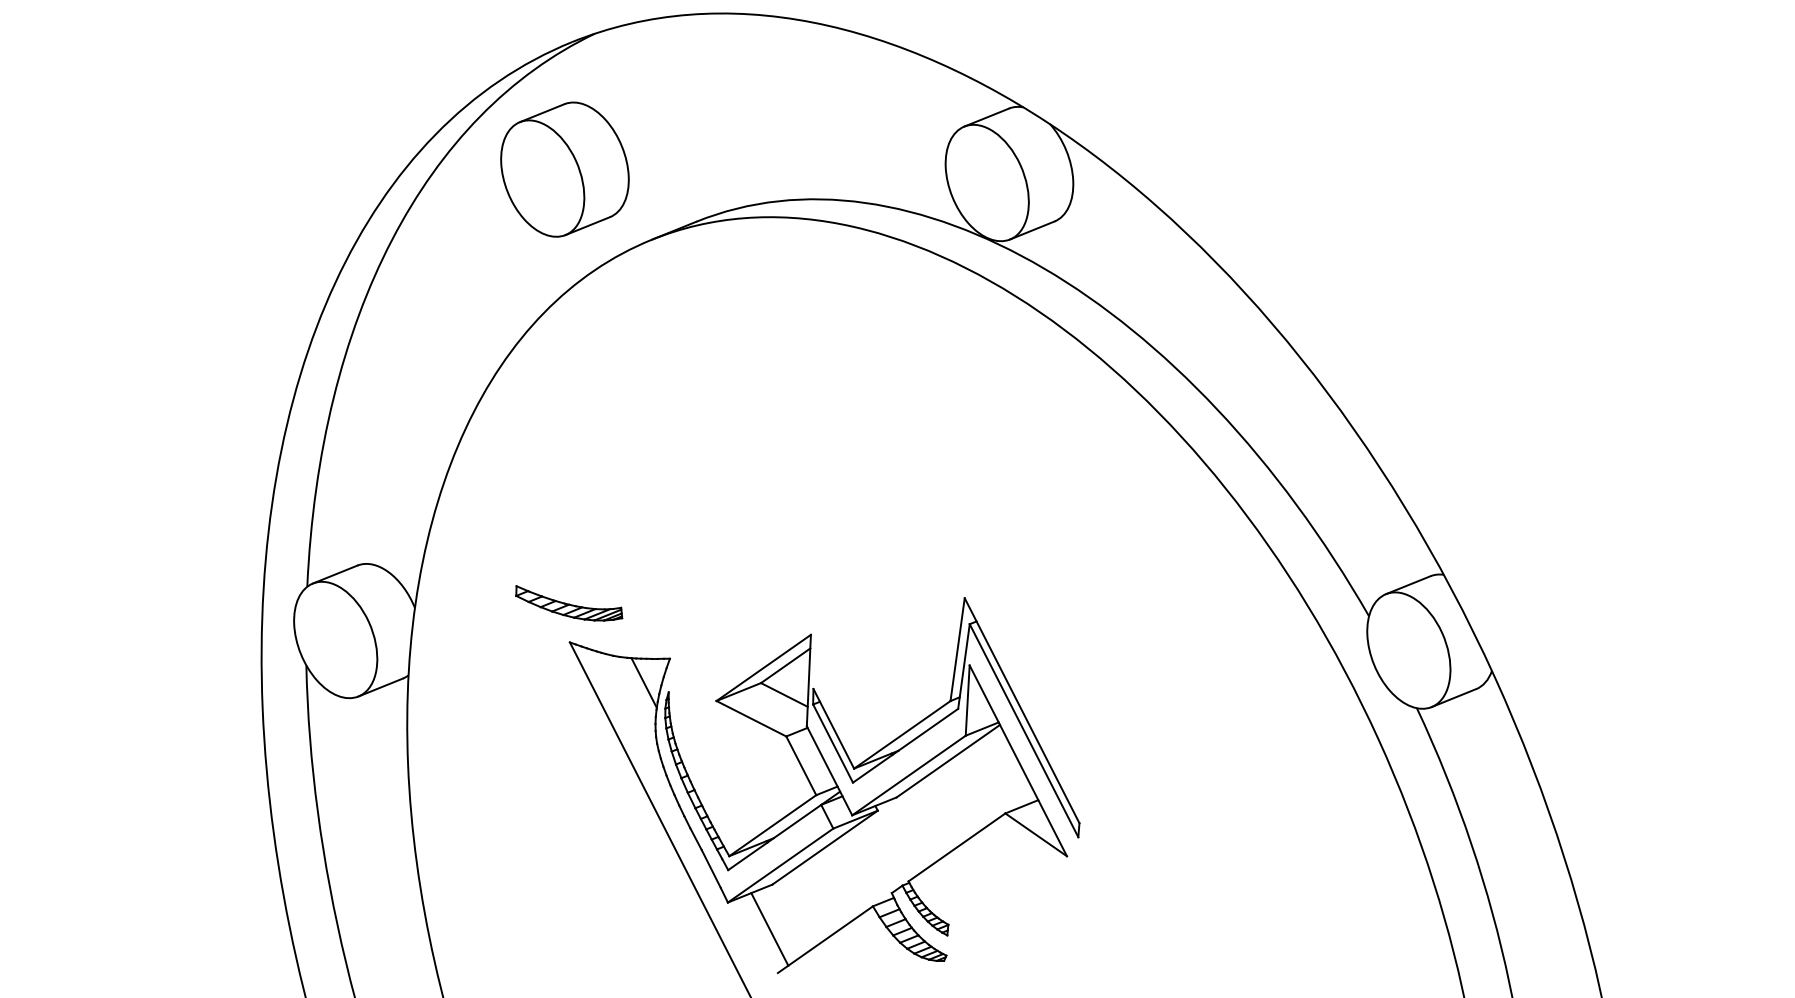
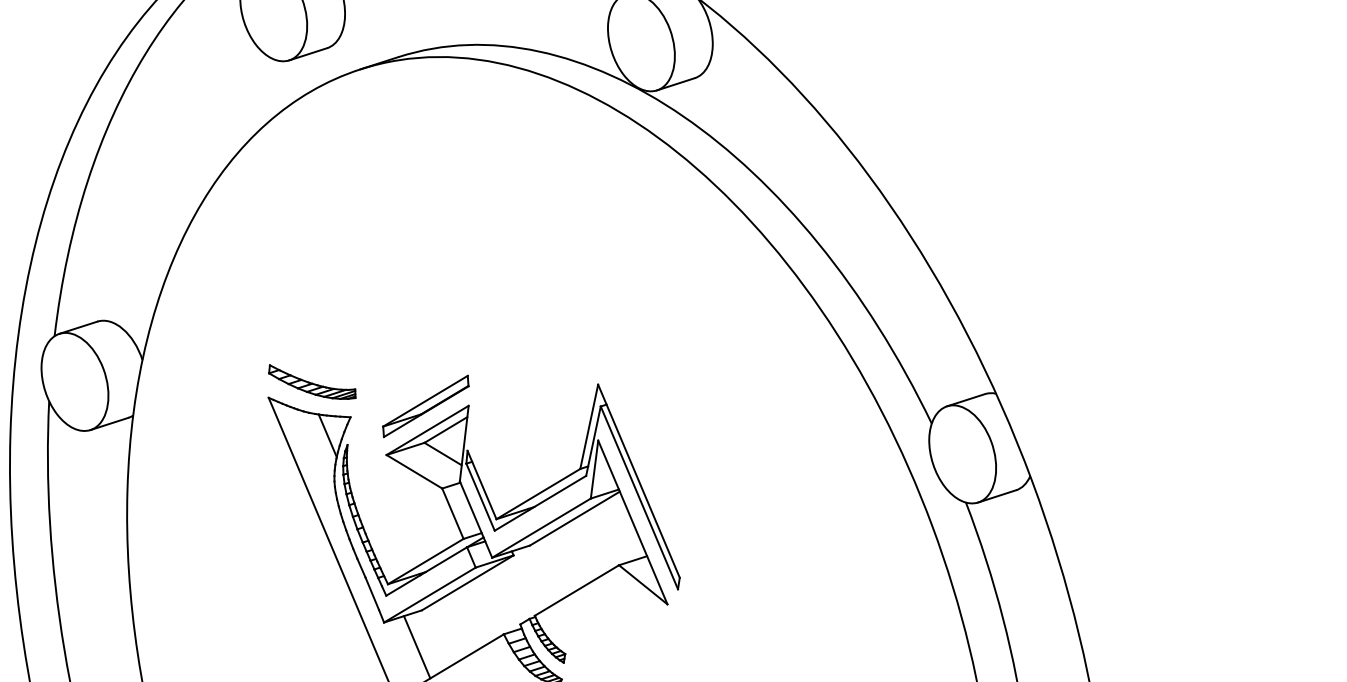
part: (569, 603) -> (312, 382), moved
part: (759, 638) -> (425, 405), added

